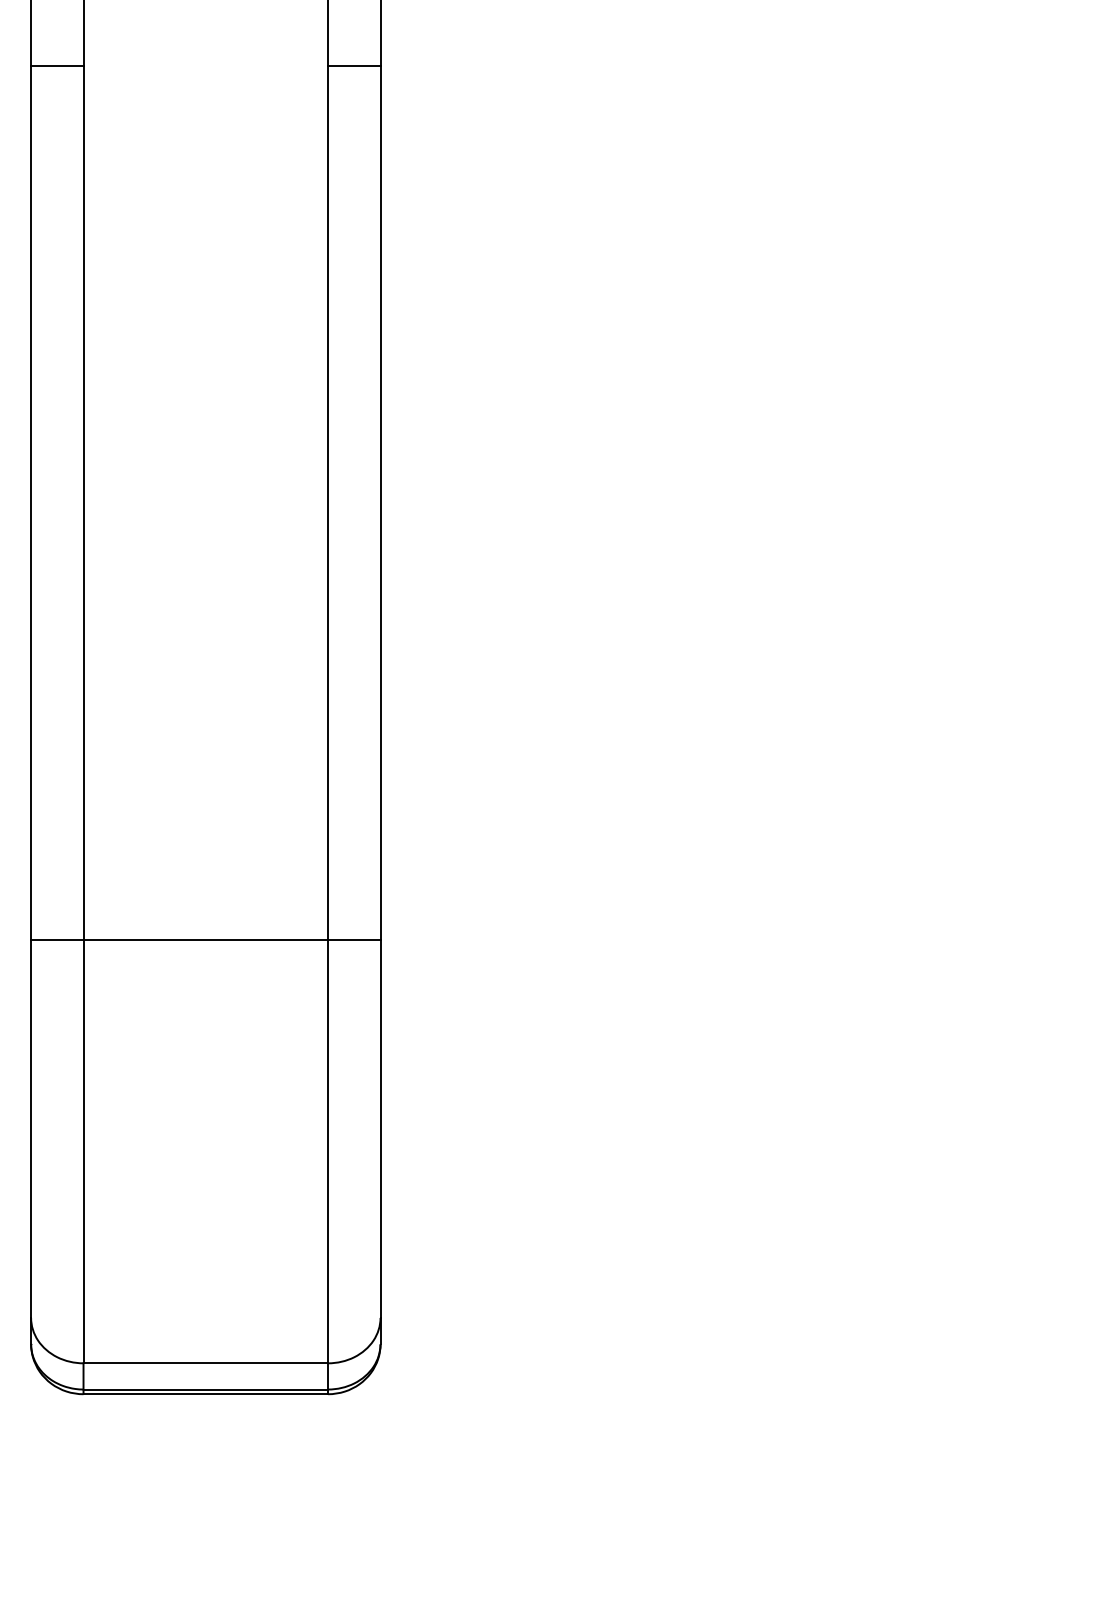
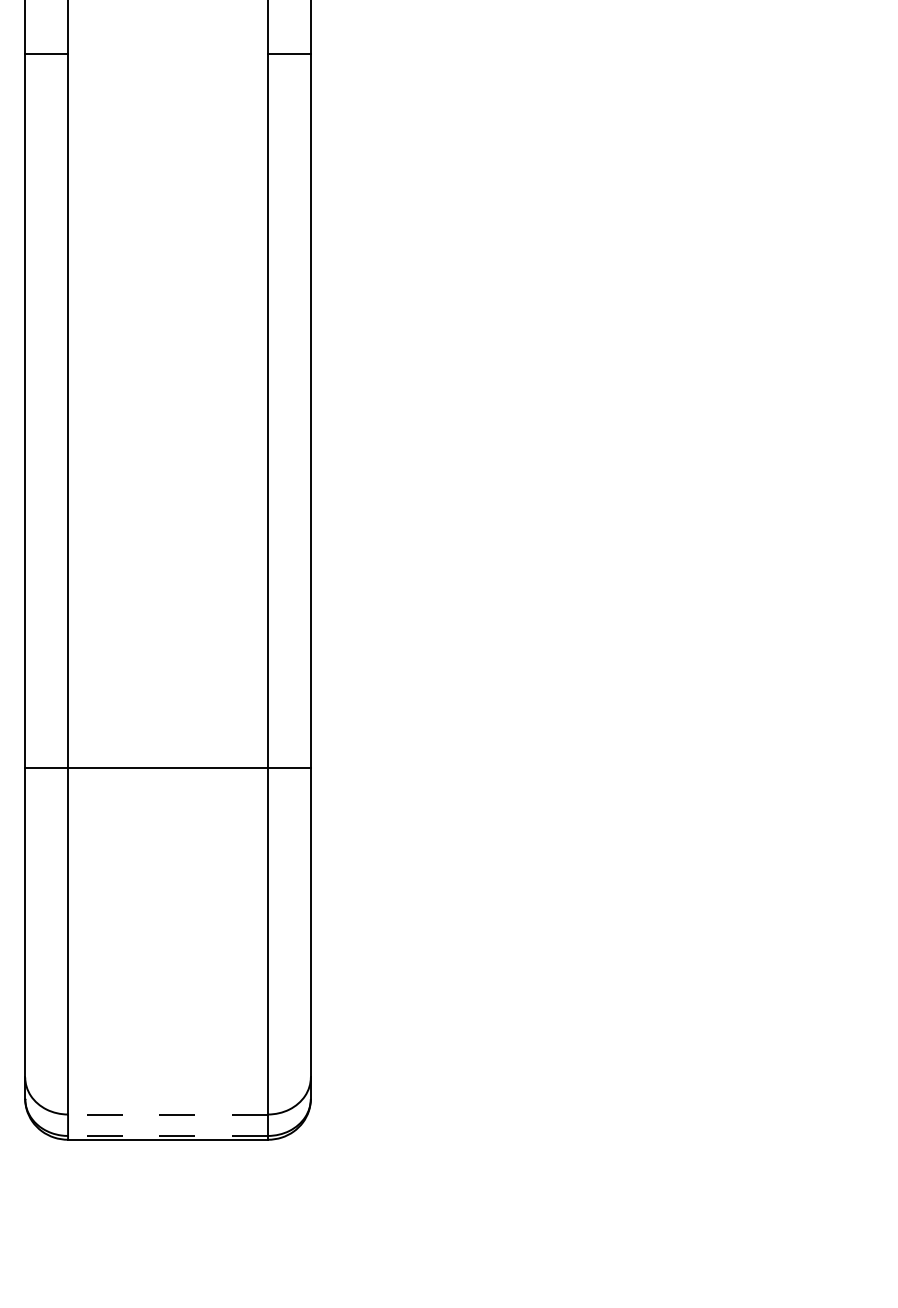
line: (205, 1363) -> (167, 1114), solid -> dashed
line: (205, 1389) -> (167, 1135), solid -> dashed

